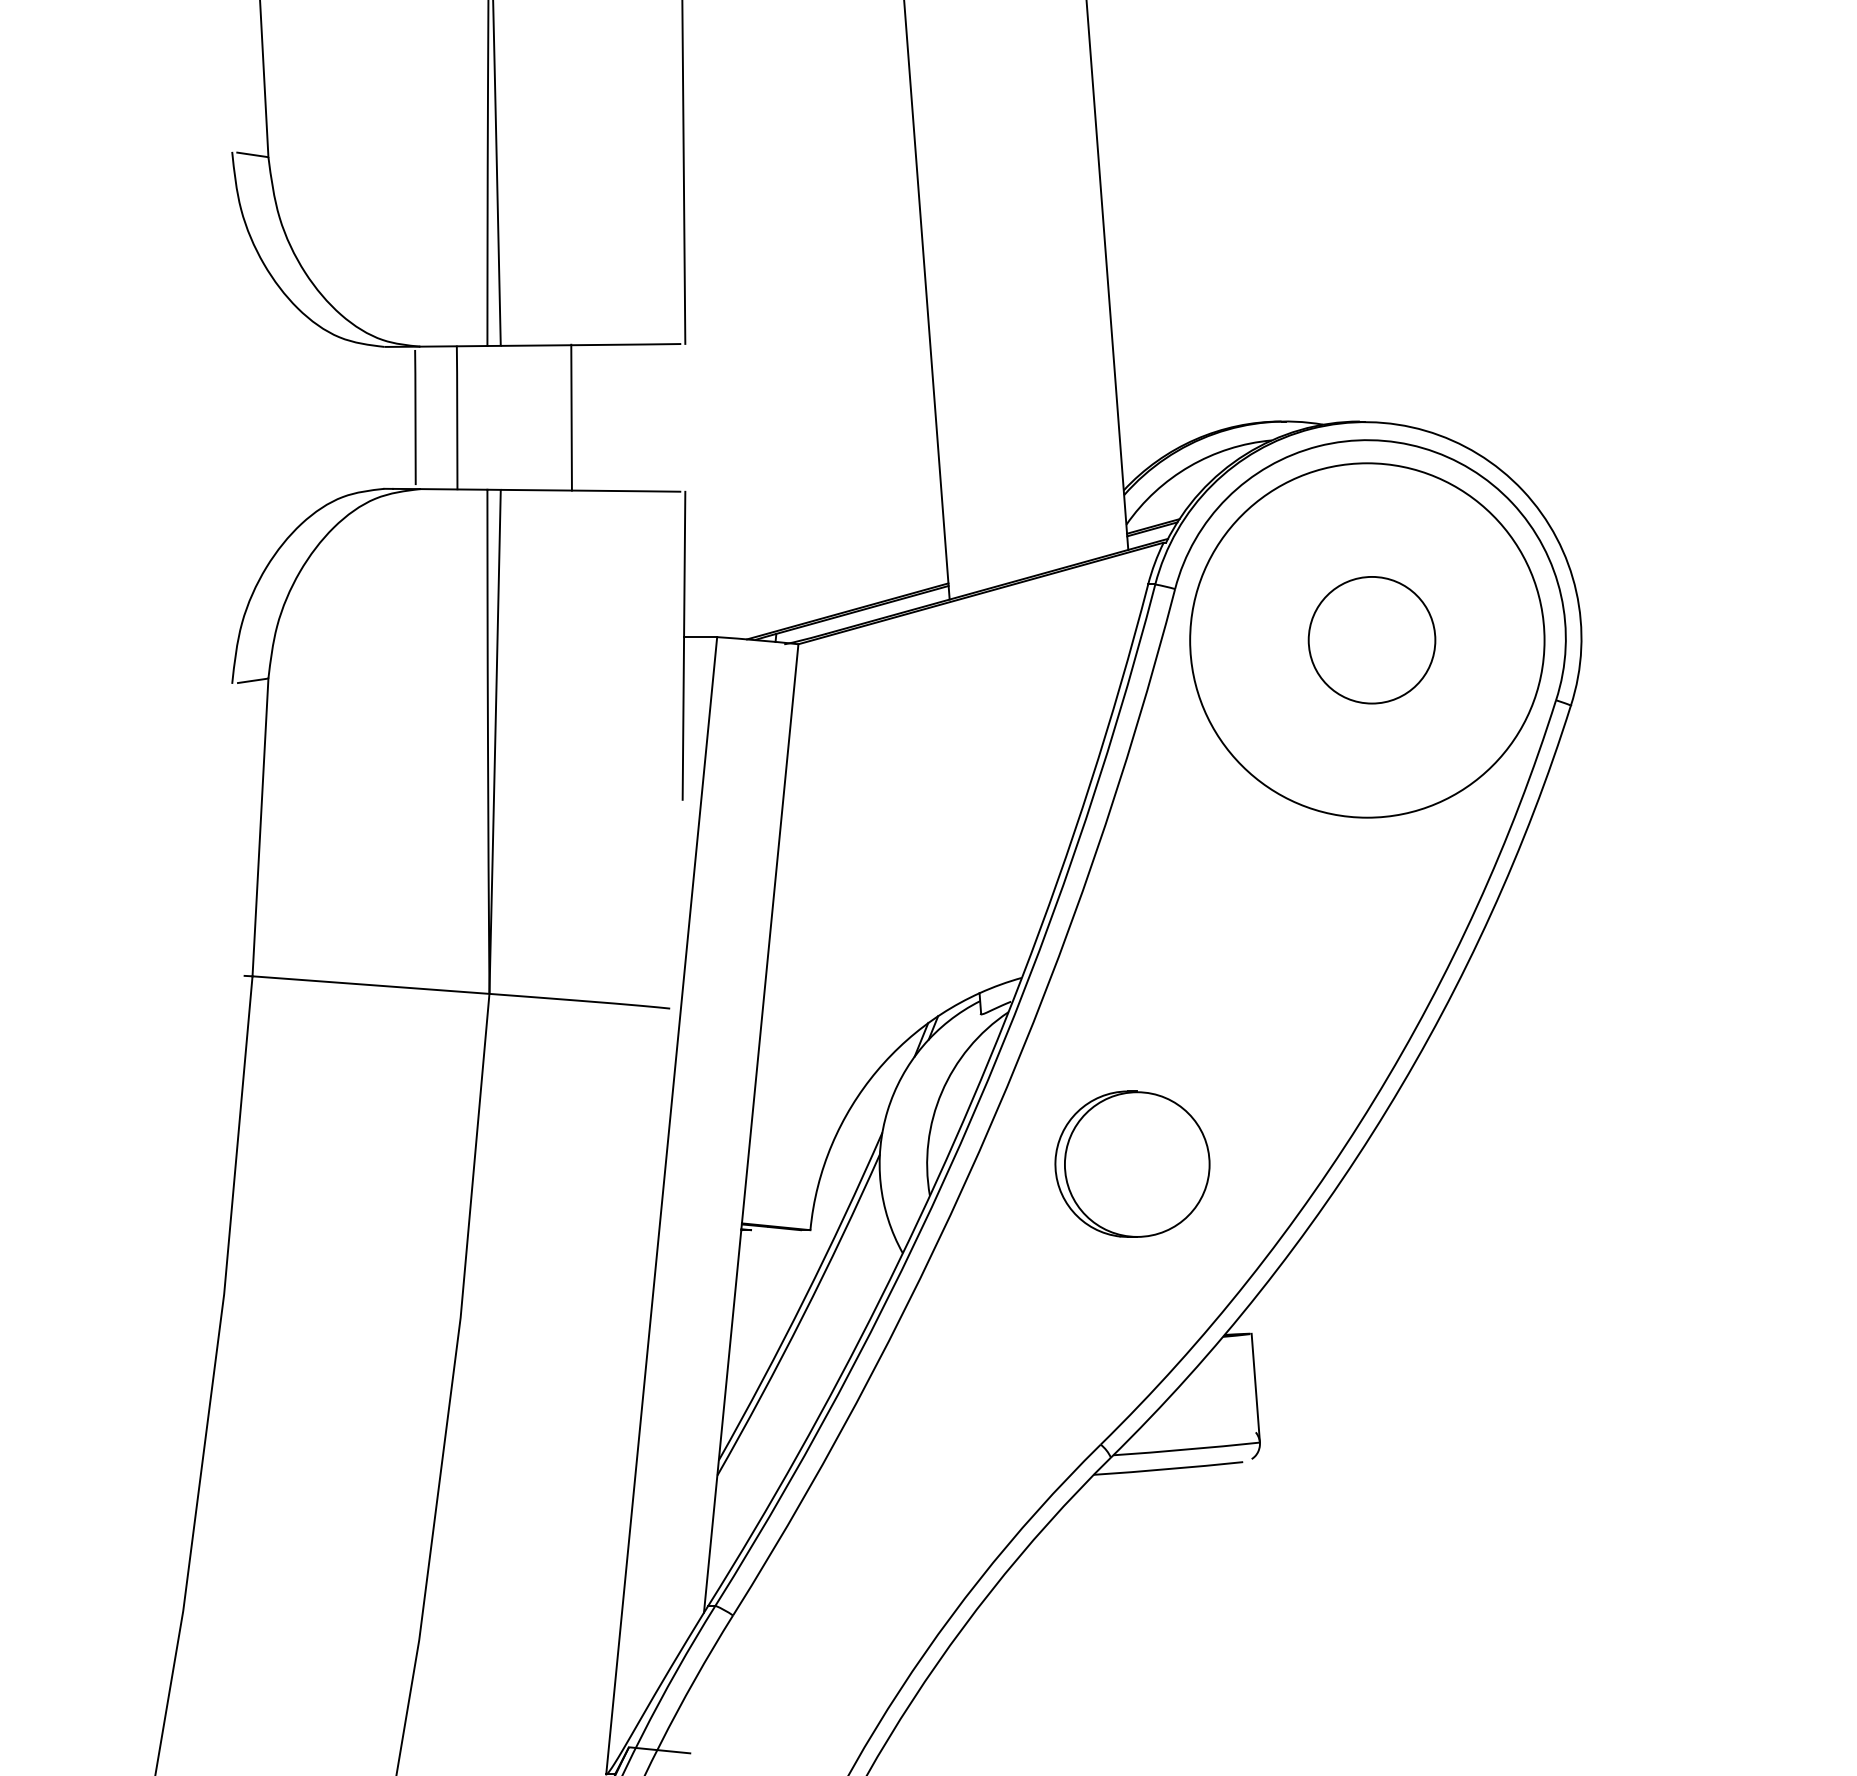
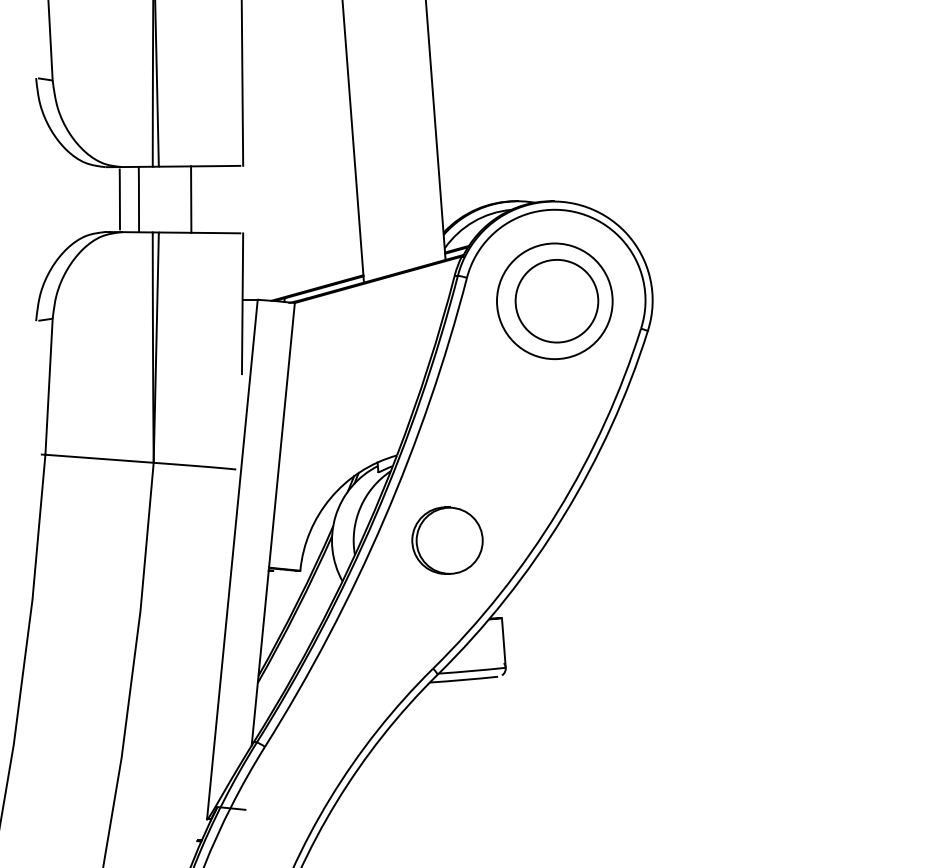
circle: (1371, 638) -> (556, 300), size x1.43
circle: (1366, 640) -> (554, 301), size x0.71

